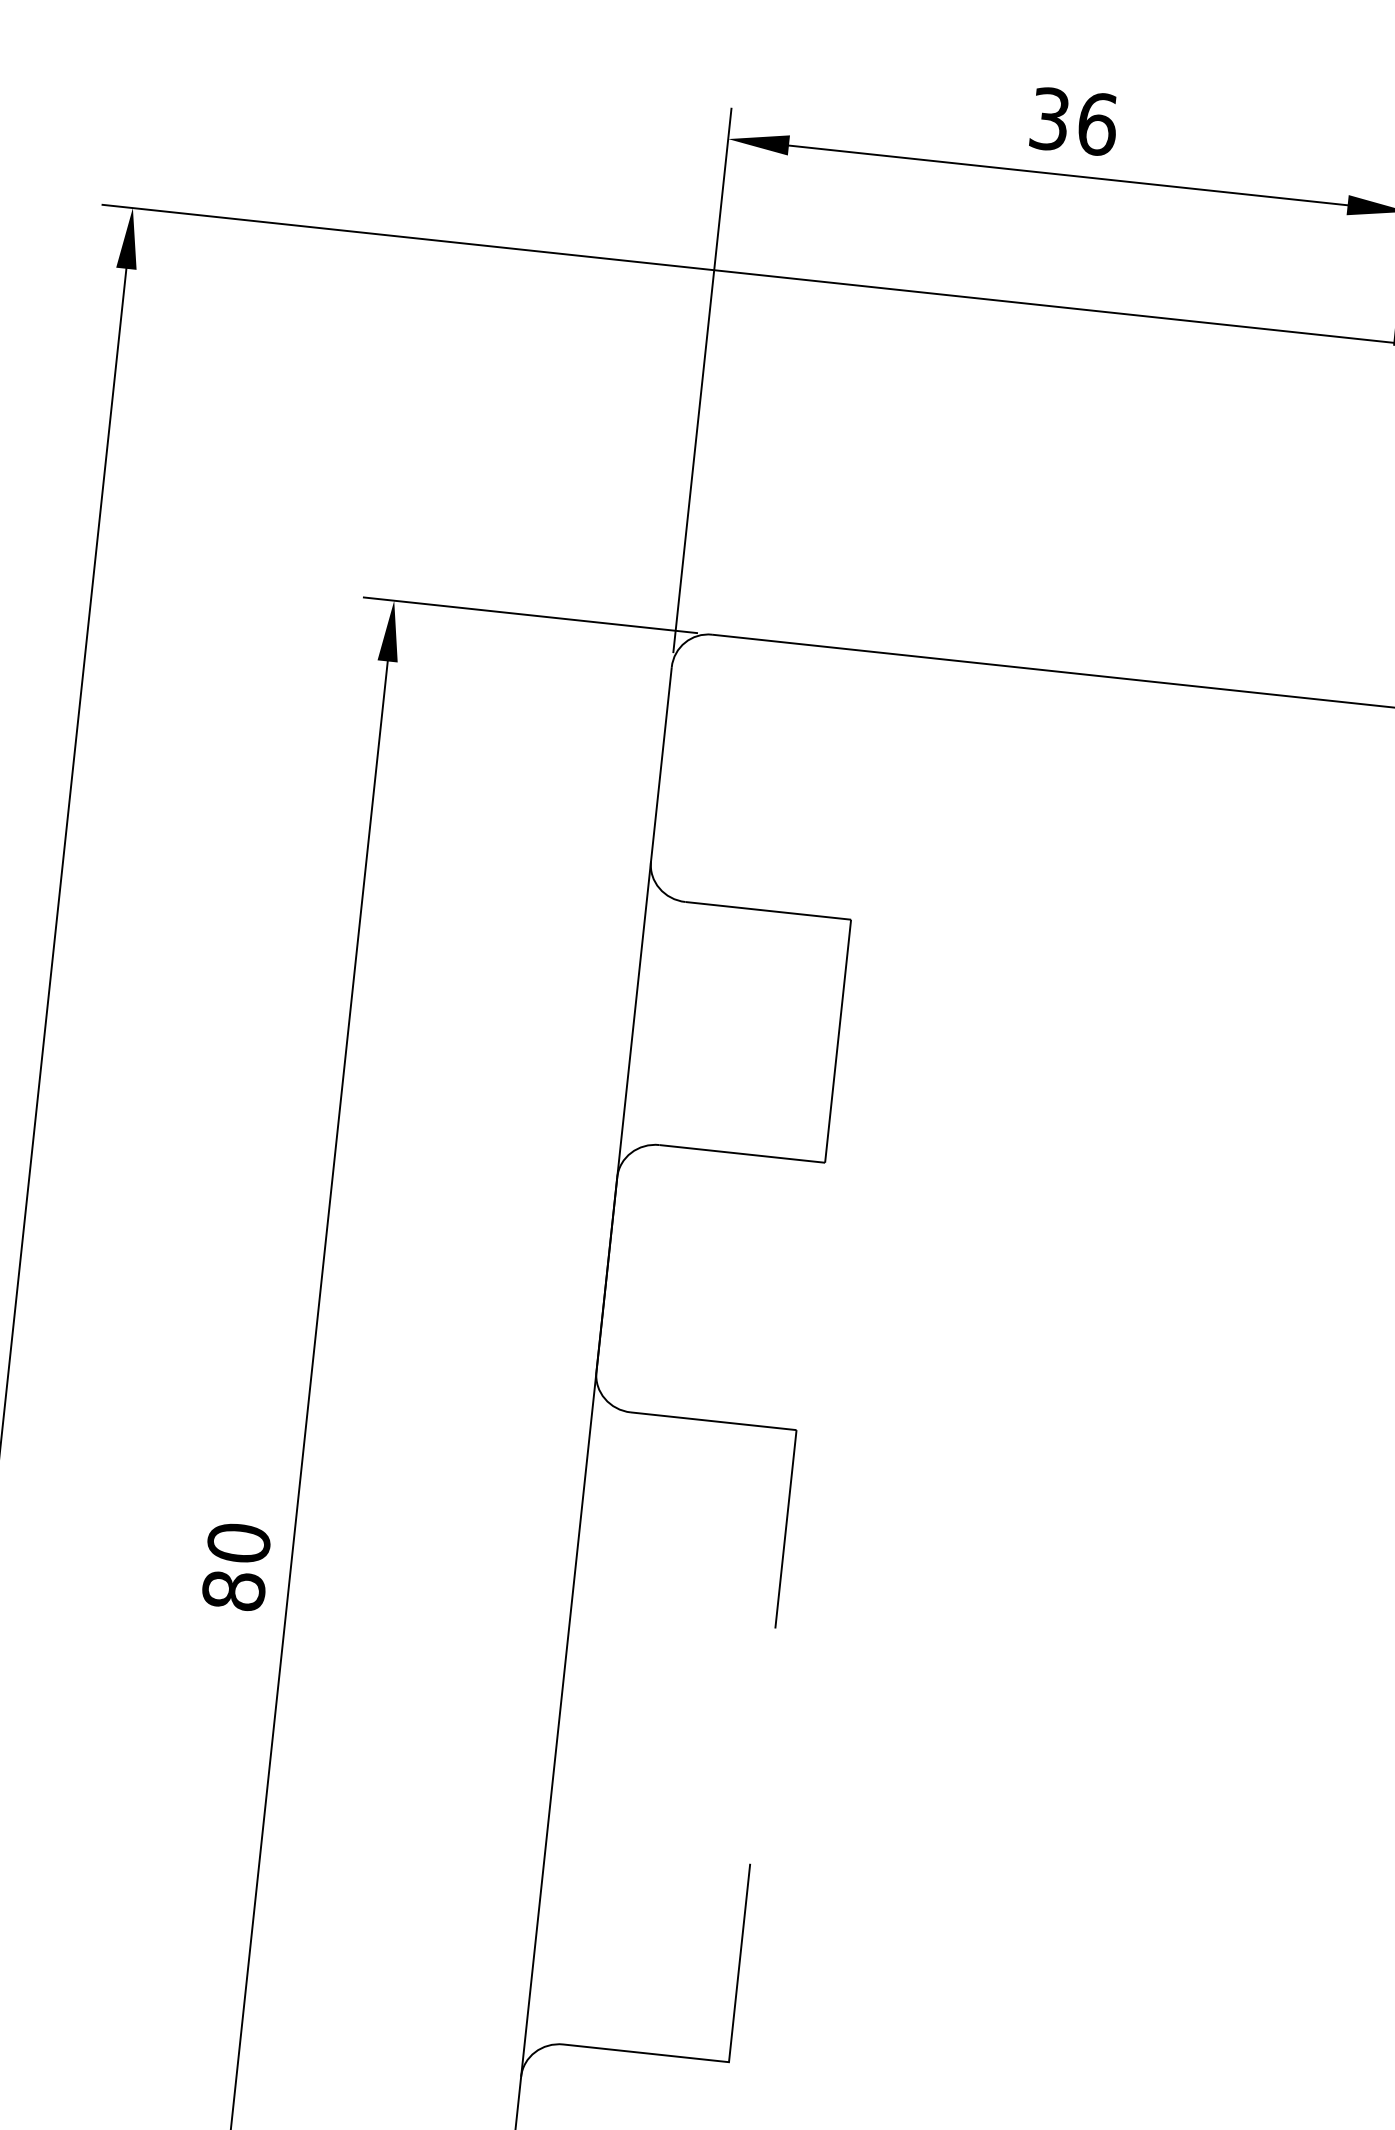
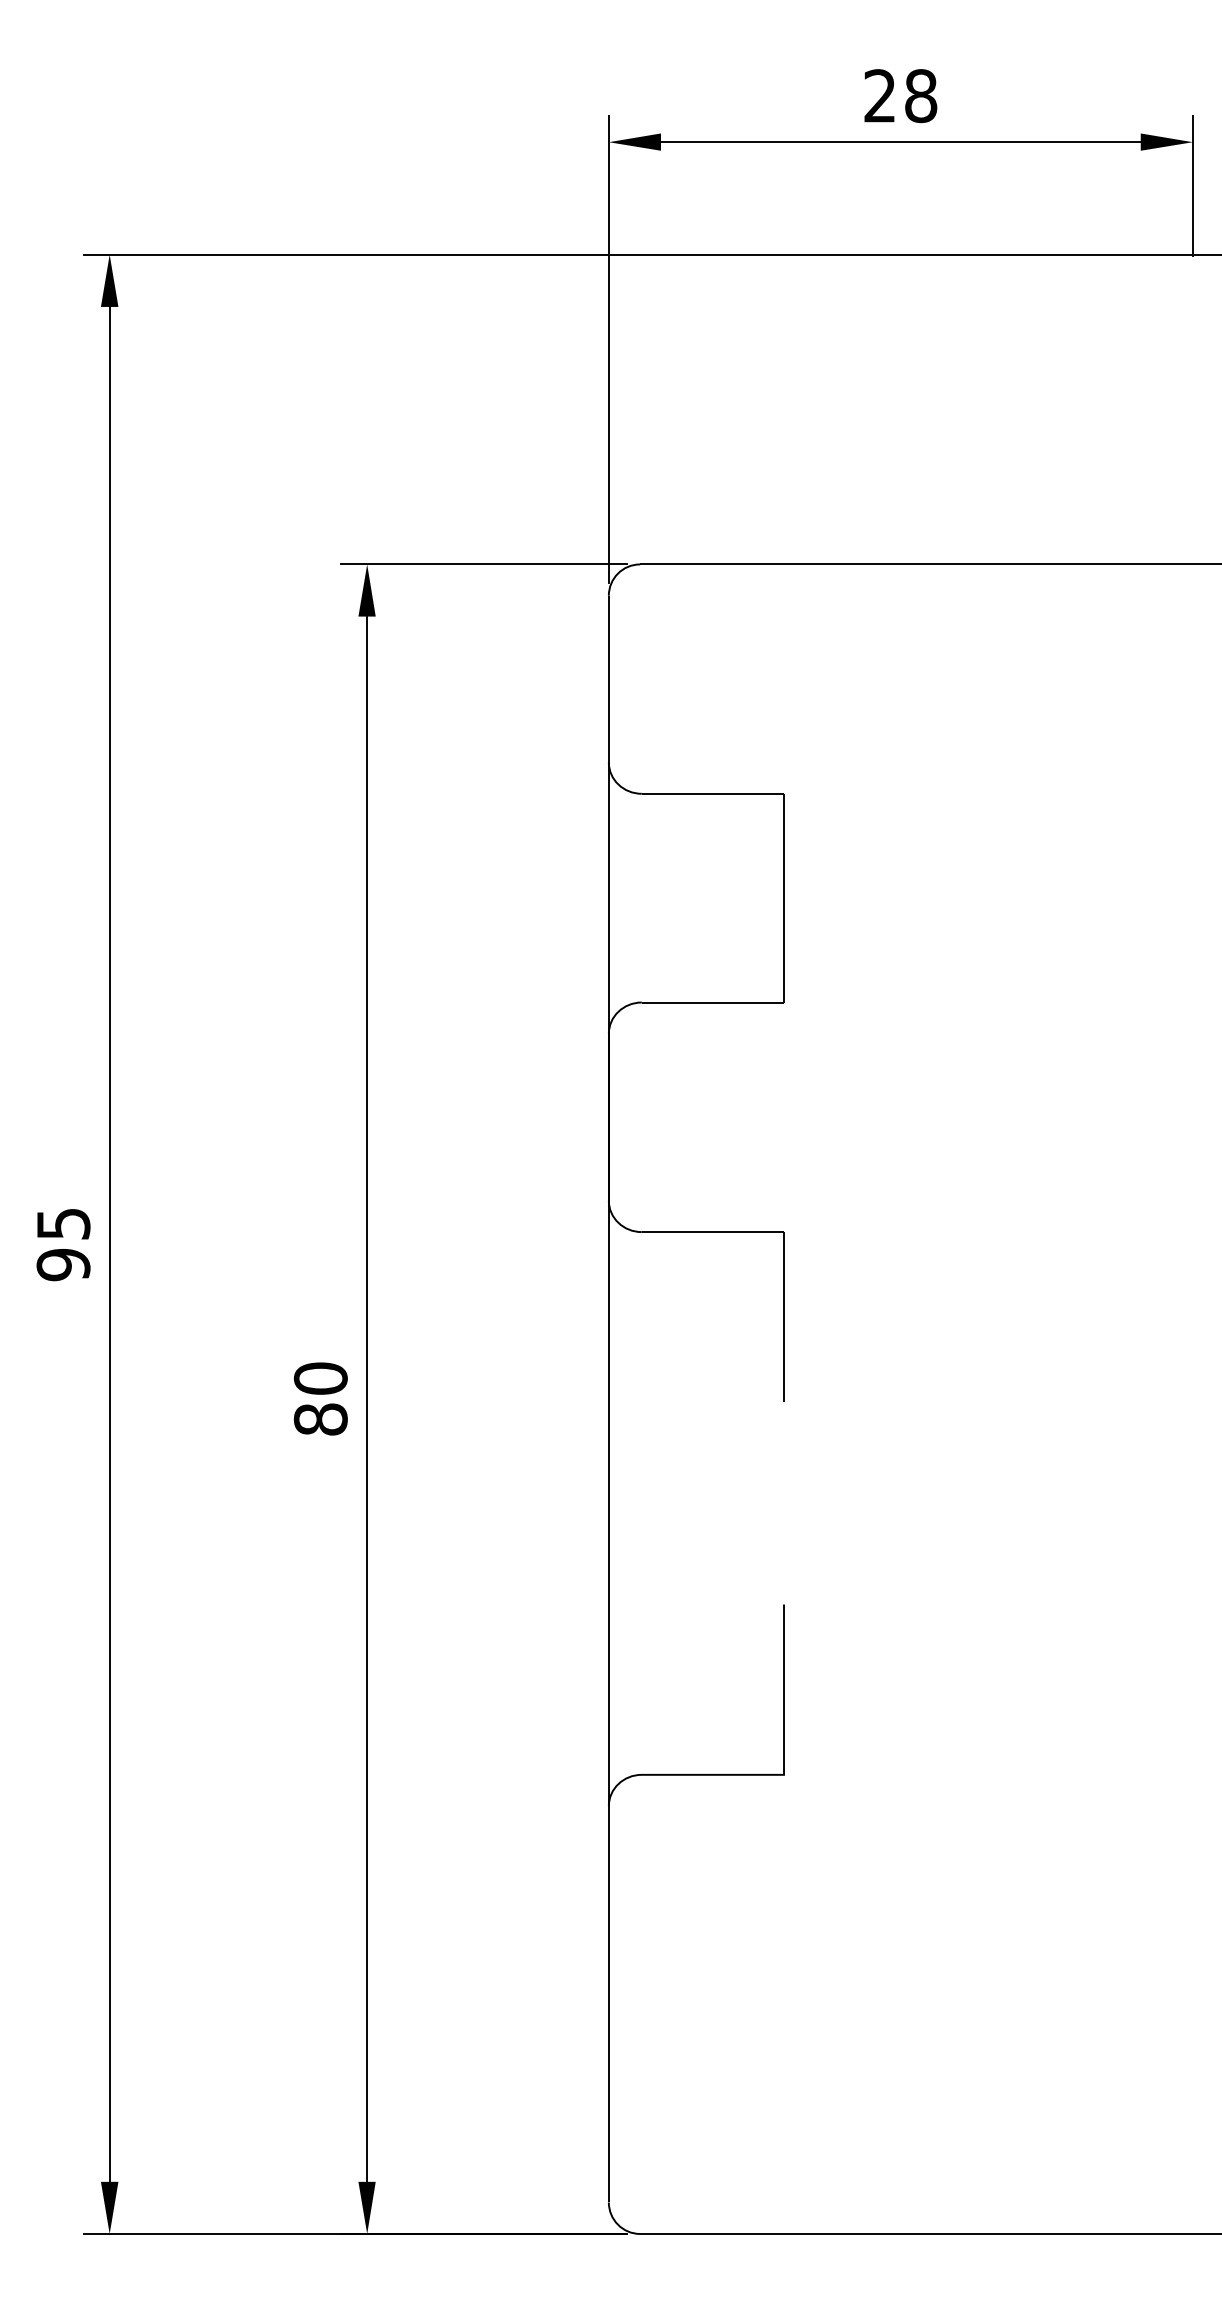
text: (1073, 122) -> (900, 96), 36 -> 28

